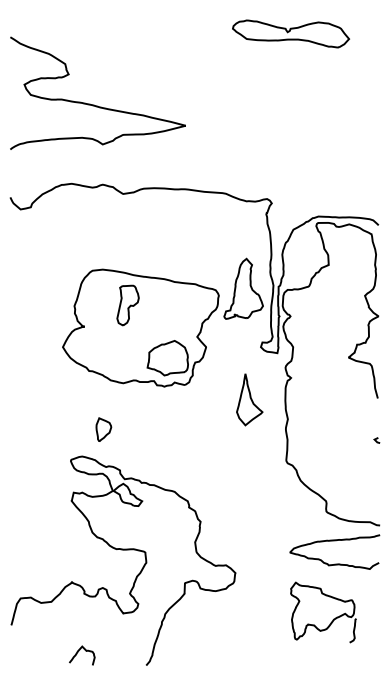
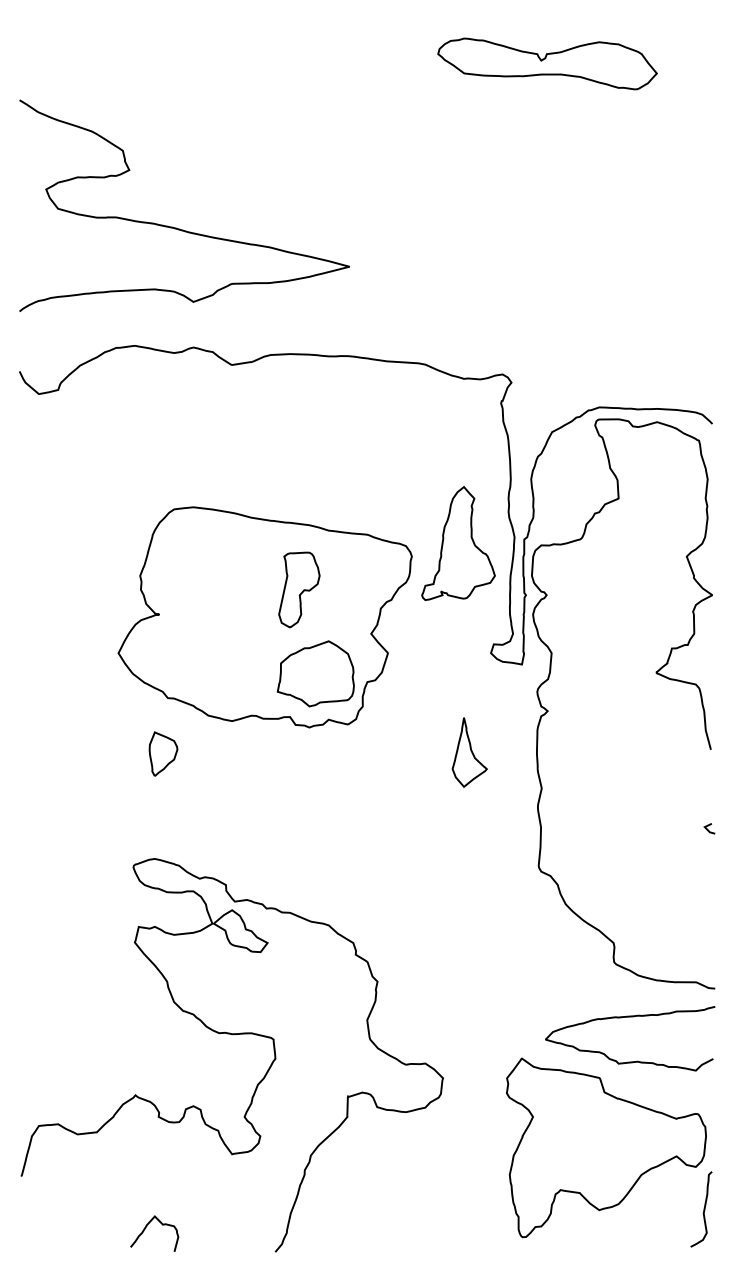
curve: (94, 104) -> (177, 226), moved
part: (127, 305) -> (298, 589), moved
part: (249, 400) -> (469, 753), size x0.71
part: (103, 429) -> (162, 753), moved
part: (323, 612) -> (608, 1152), size x1.67

